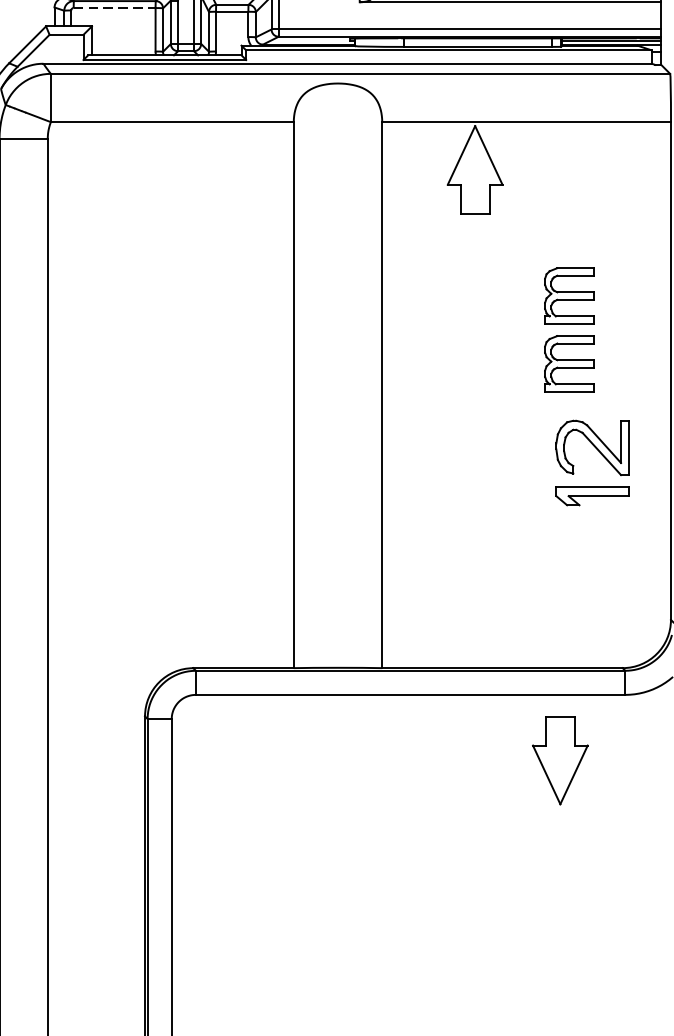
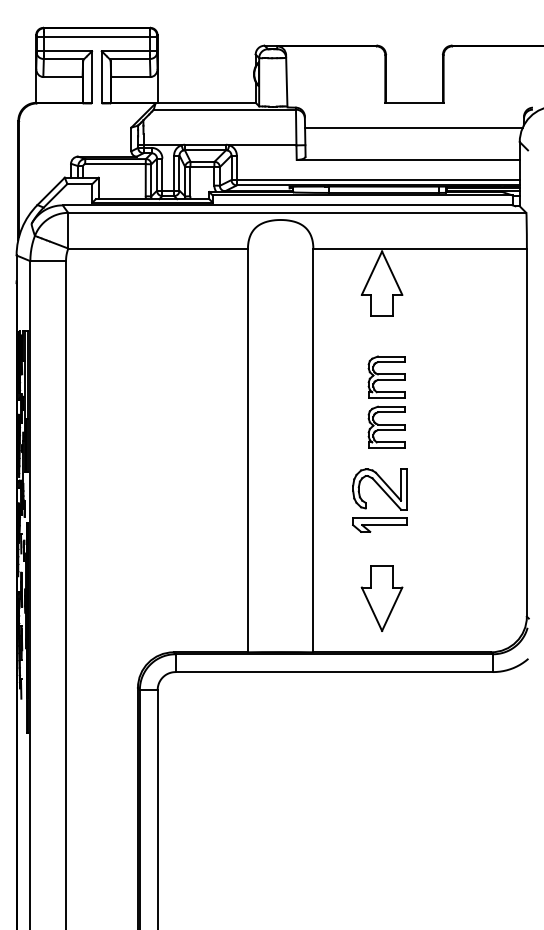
line: (114, 8) -> (115, 164), dashed -> solid
part: (569, 328) -> (386, 401), moved
part: (600, 454) -> (385, 494), moved
part: (559, 760) -> (381, 598), moved

